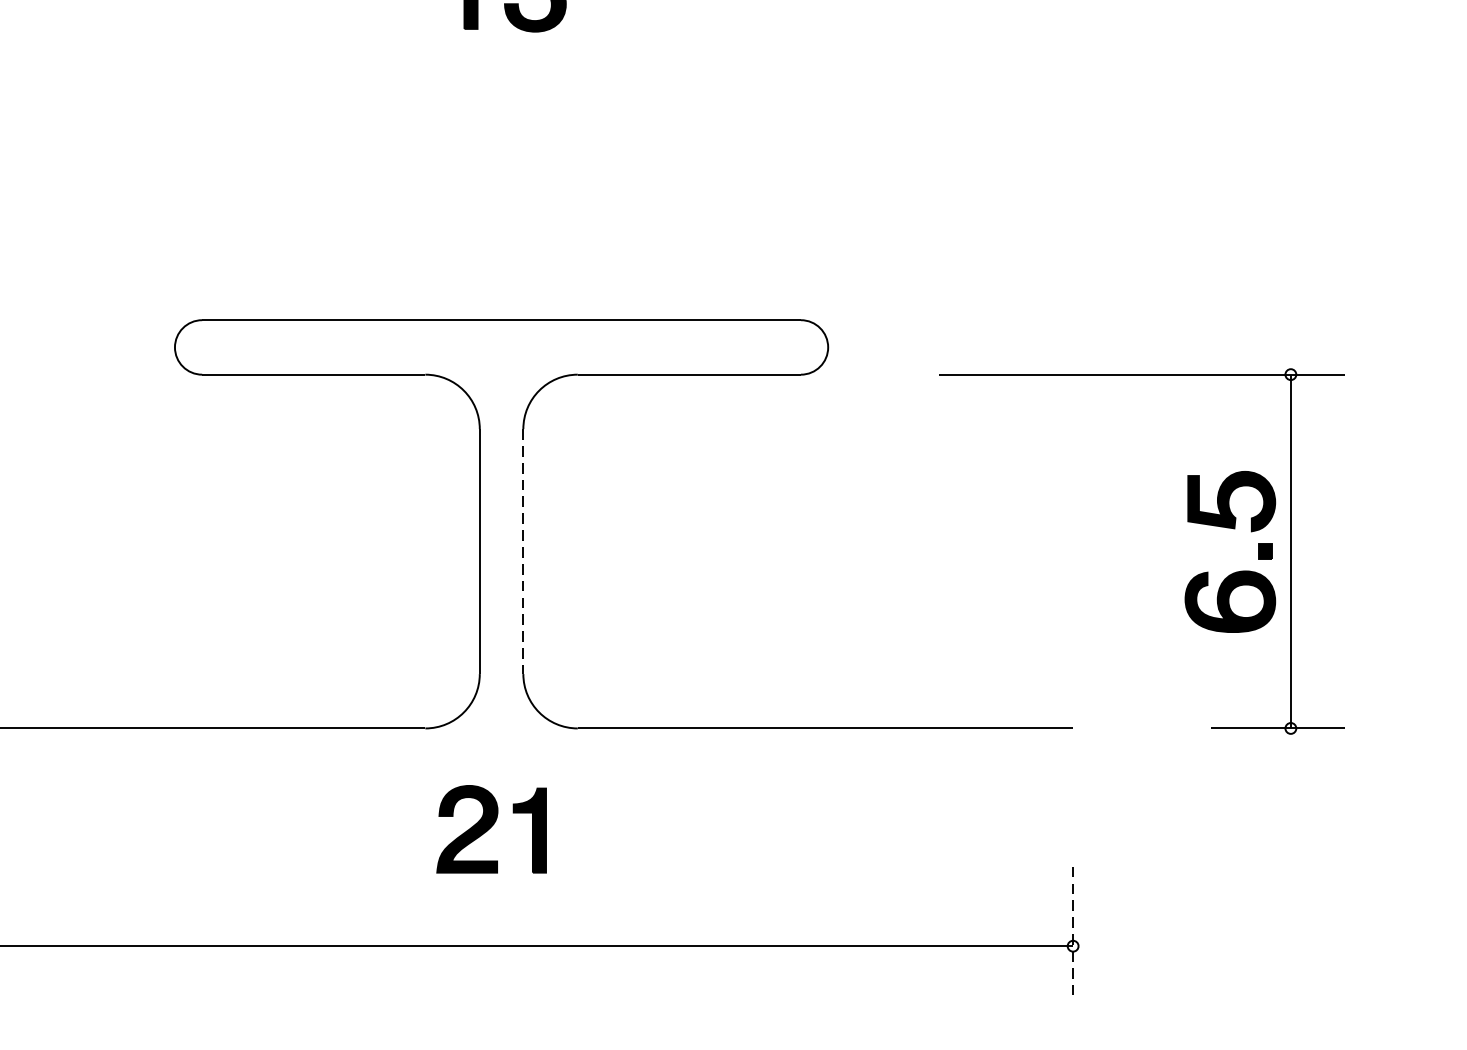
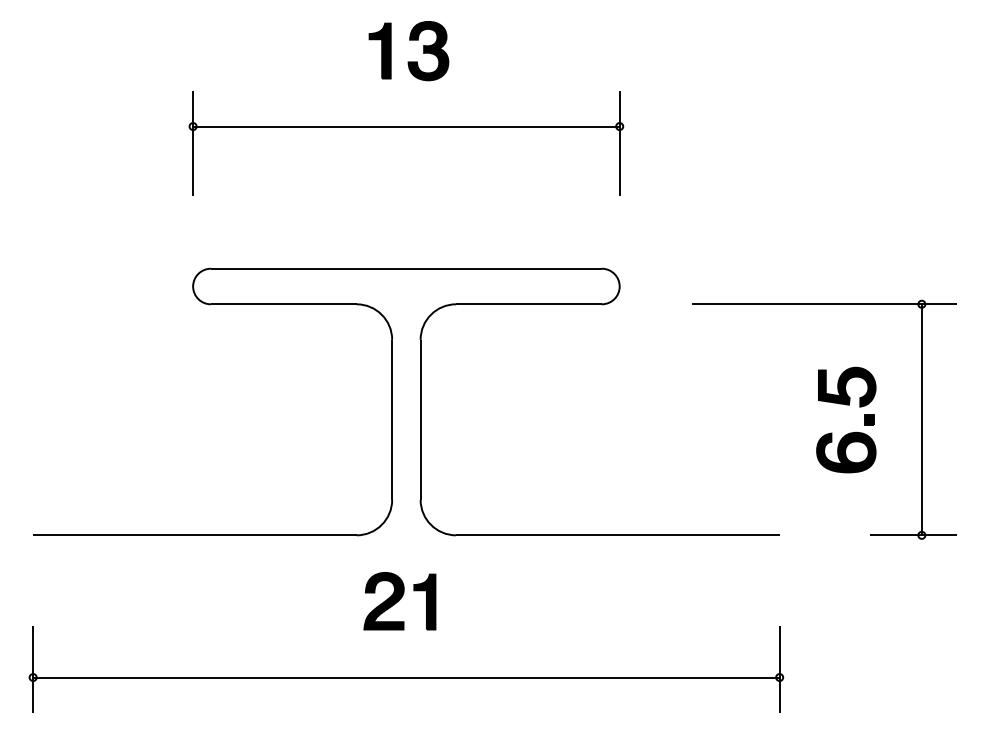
part: (501, 103) -> (406, 127), added
line: (523, 551) -> (420, 419), dashed -> solid
part: (1235, 570) -> (849, 432), moved
line: (1072, 933) -> (779, 669), dashed -> solid

